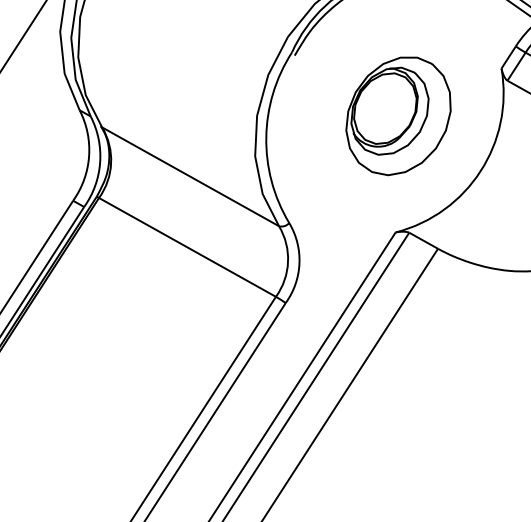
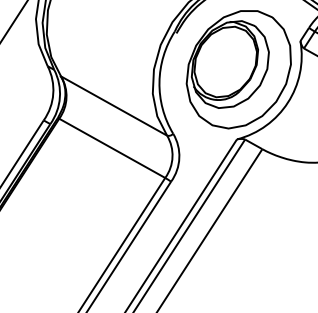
part: (398, 115) -> (238, 69), size x1.67

